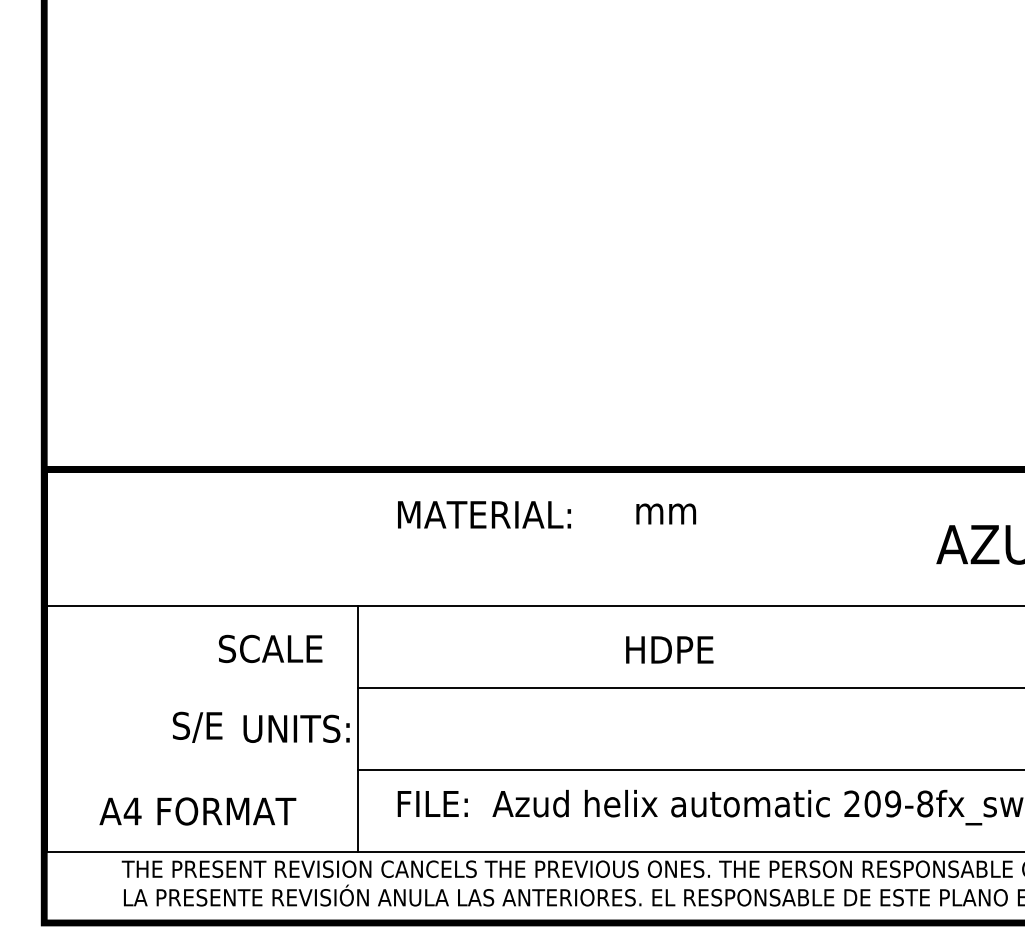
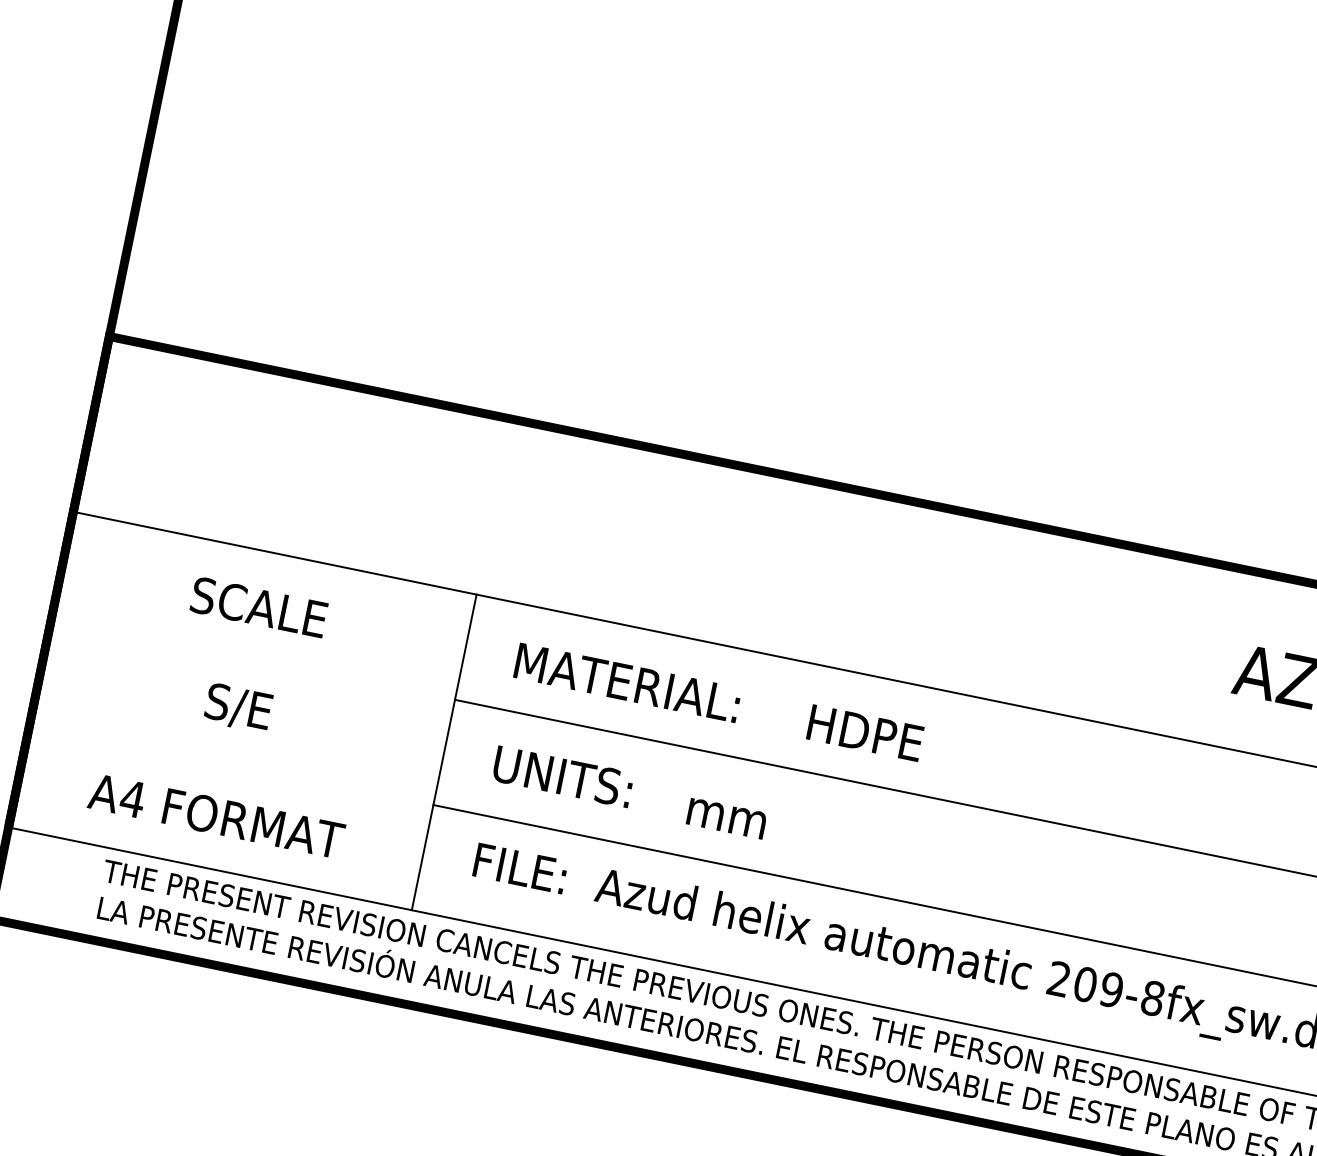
text: (666, 513) -> (727, 817), moved
text: (484, 514) -> (627, 682), moved
text: (270, 648) -> (259, 606), moved
text: (296, 728) -> (563, 776), moved

